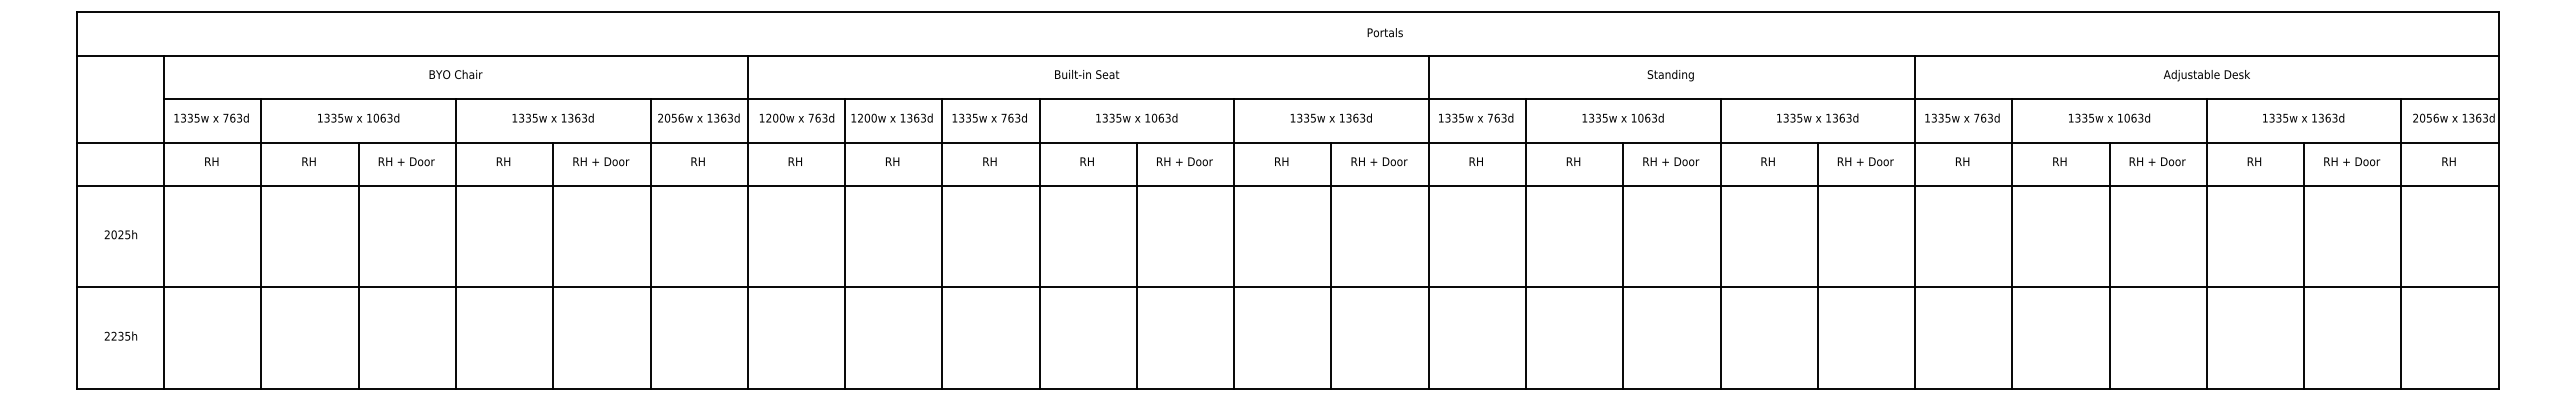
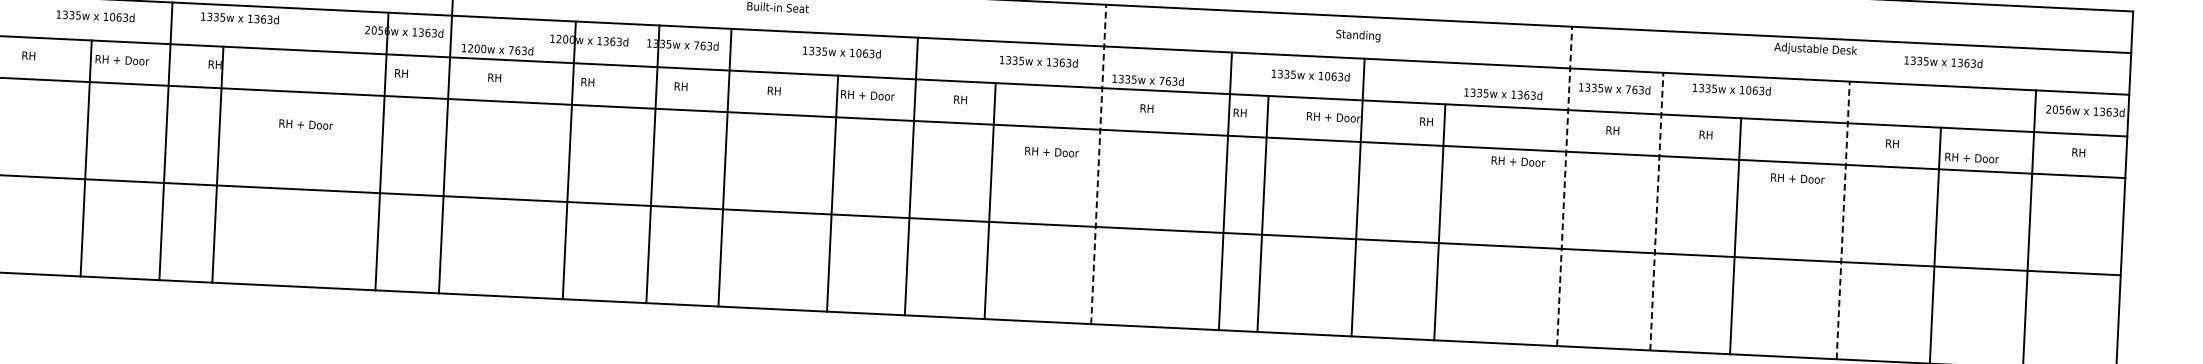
text: (1670, 75) -> (1358, 35), moved
text: (2206, 75) -> (1815, 49), moved
text: (358, 117) -> (95, 15), moved
text: (552, 117) -> (239, 17), moved
text: (796, 117) -> (497, 48), moved
text: (1136, 117) -> (841, 51), moved
text: (1330, 117) -> (1038, 61), moved
text: (1476, 117) -> (1148, 79), moved
text: (1622, 117) -> (1310, 74), moved
text: (1817, 117) -> (1503, 93), moved
text: (2109, 117) -> (1731, 88), moved
text: (2303, 117) -> (1943, 61), moved
text: (601, 161) -> (306, 124), moved
text: (1379, 161) -> (1052, 151), moved
text: (1865, 161) -> (1518, 161), moved
text: (2157, 161) -> (1797, 178), moved
text: (2352, 161) -> (1972, 157), moved
line: (1428, 222) -> (1098, 164), solid -> dashed
line: (1915, 222) -> (1564, 186), solid -> dashed
line: (650, 243) -> (381, 151), moved
line: (845, 243) -> (569, 159), moved
line: (942, 243) -> (653, 163), moved
line: (1526, 243) -> (1225, 190), moved
line: (1720, 243) -> (1358, 197), moved
line: (2012, 243) -> (1656, 211), solid -> dashed
line: (2206, 243) -> (1842, 219), solid -> dashed
line: (358, 265) -> (85, 158), moved
line: (553, 265) -> (218, 164), moved
line: (1136, 265) -> (832, 193), moved
line: (1331, 265) -> (990, 200), moved
line: (1623, 265) -> (1263, 213), moved
line: (1817, 265) -> (1439, 222), moved
line: (2109, 265) -> (1735, 236), moved

